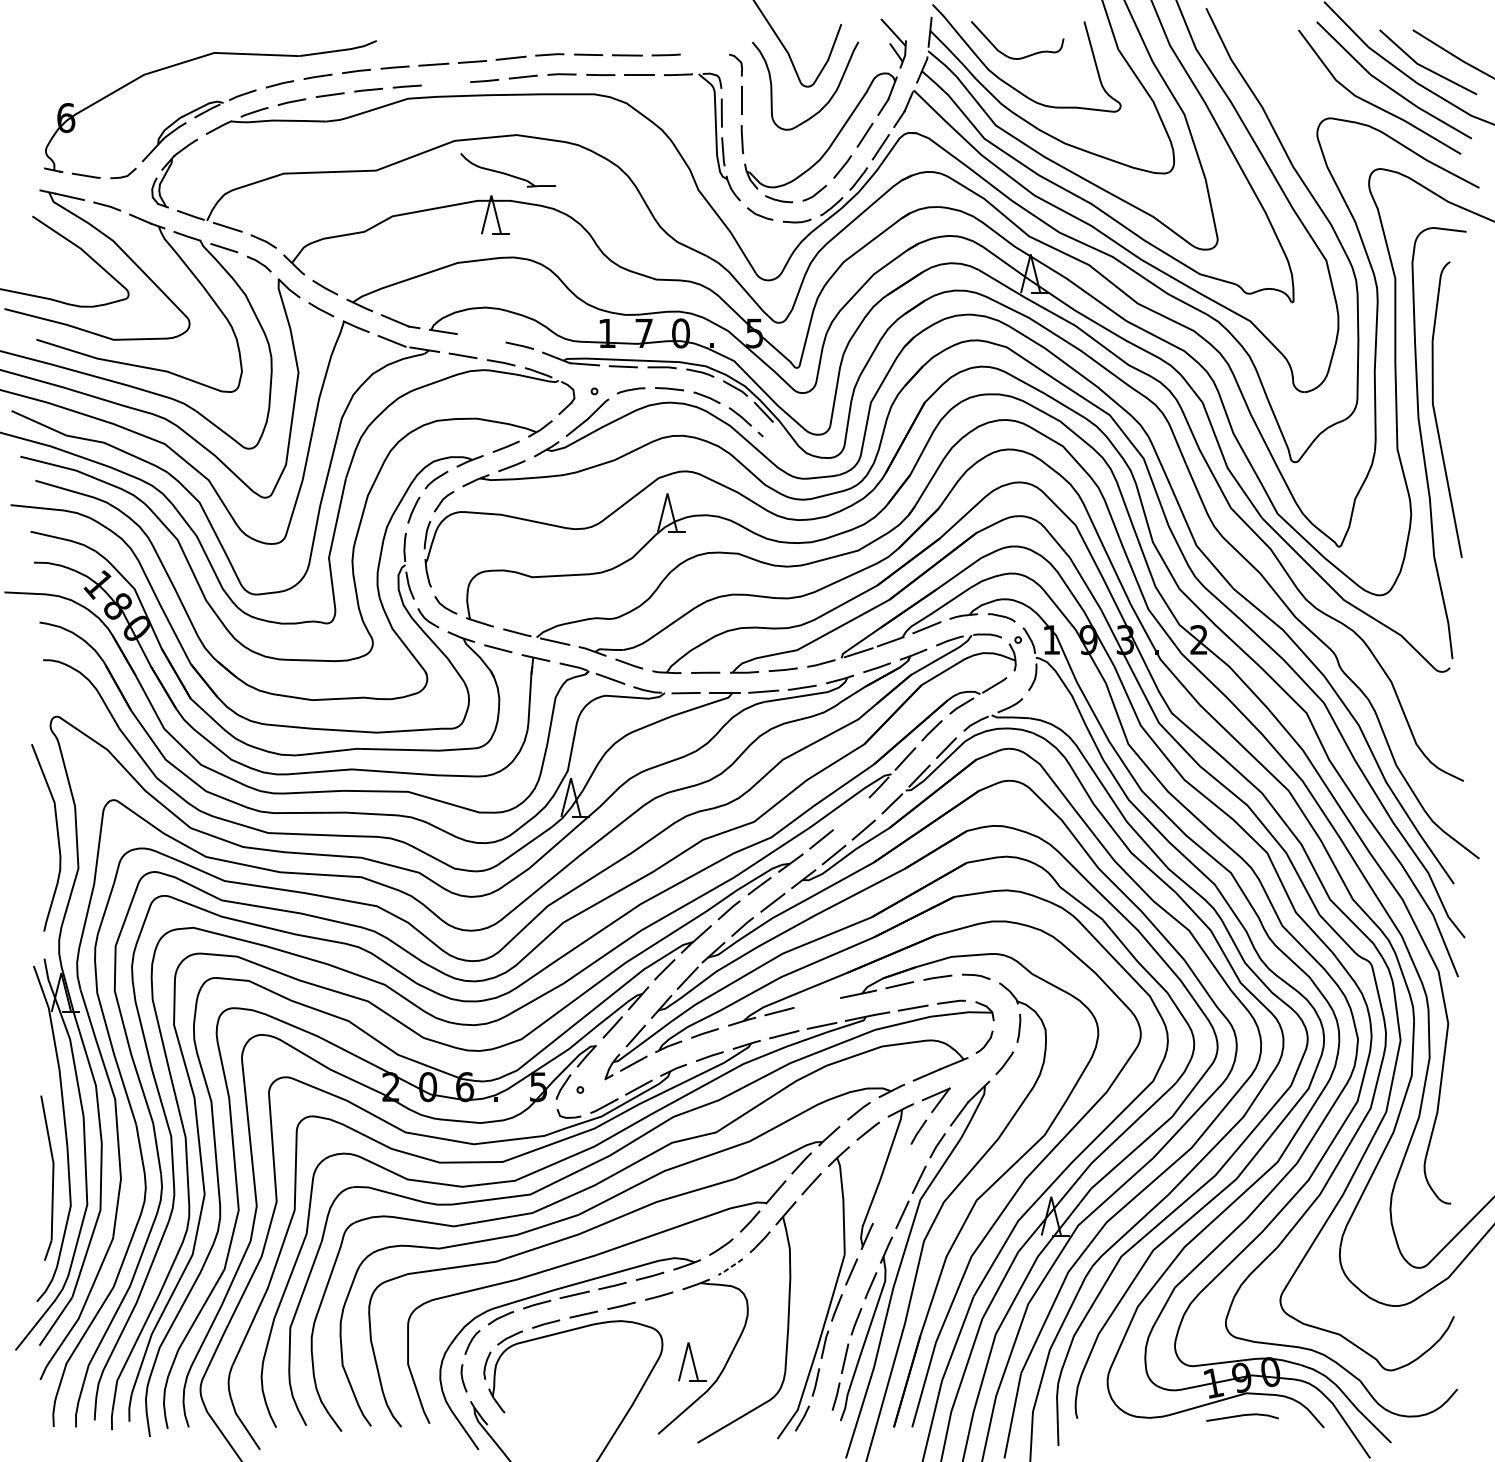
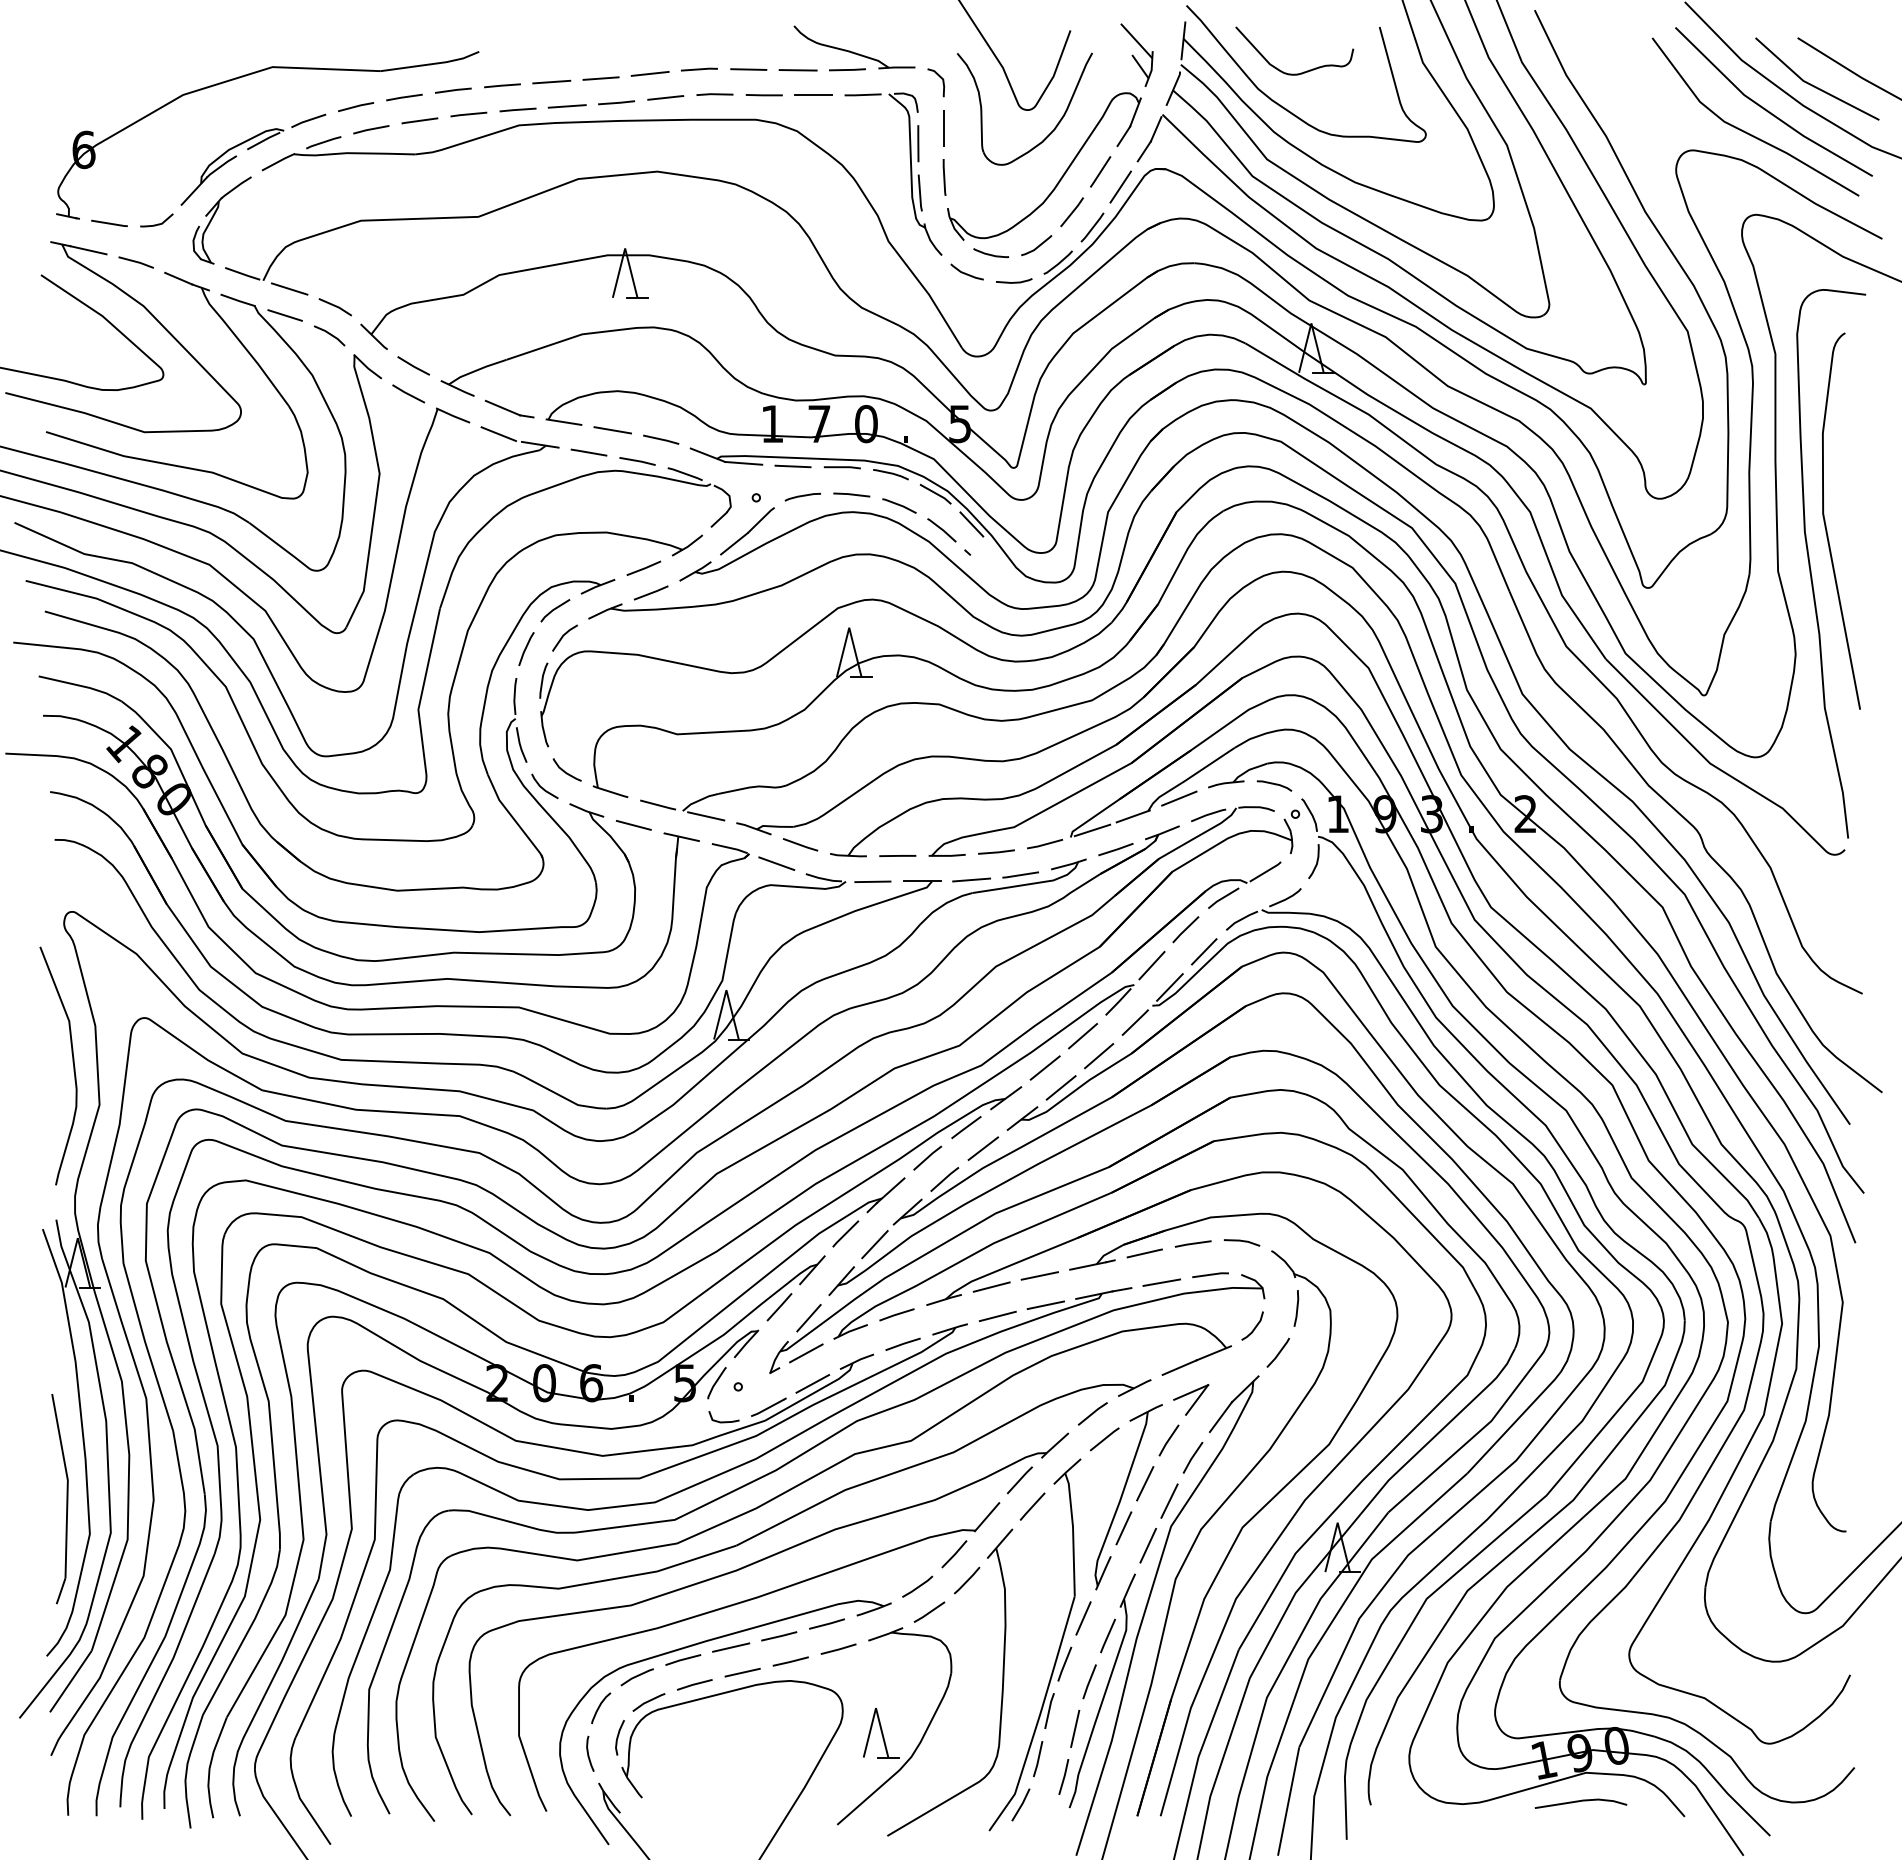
line: (445, 83) -> (566, 106), added
part: (508, 170) -> (854, 47), moved
line: (481, 338) -> (612, 430), added
line: (851, 814) -> (1083, 1036), added
line: (817, 1002) -> (1039, 1275), added
line: (900, 1165) -> (1145, 1483), added
line: (883, 1201) -> (1123, 1528), added
line: (729, 1268) -> (928, 1613), dashed -> solid

